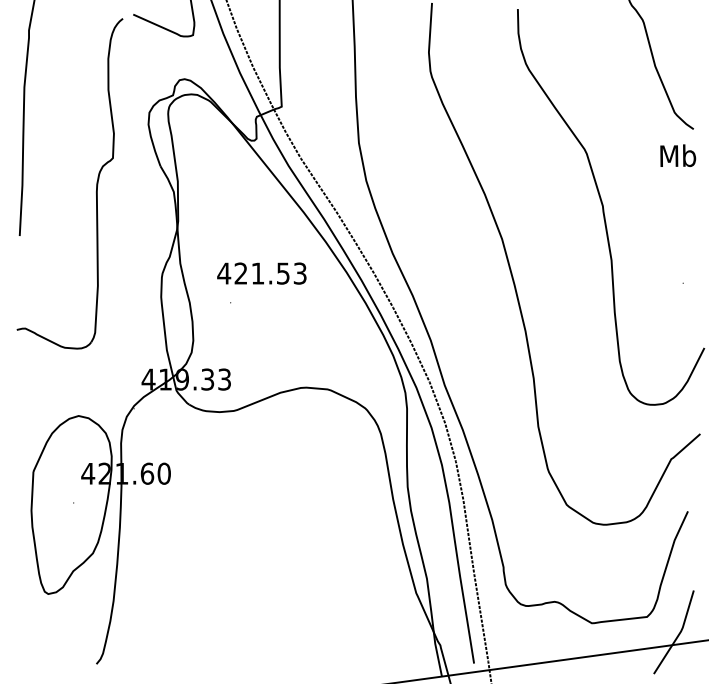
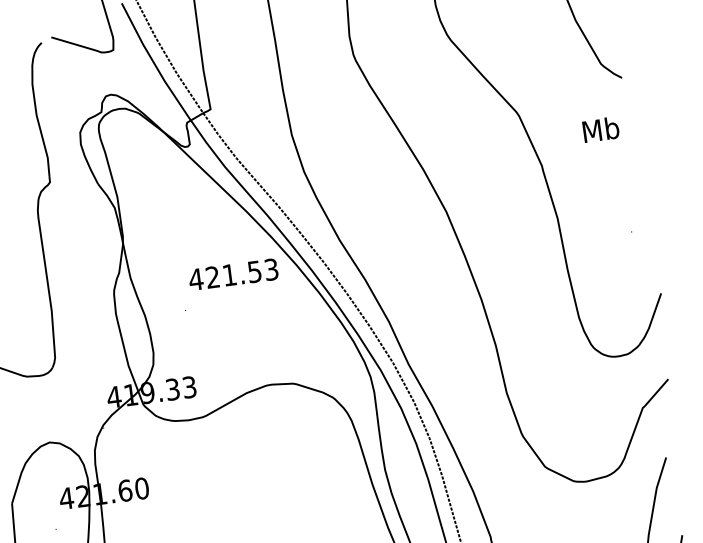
text: (678, 155) -> (601, 129), moved
text: (261, 273) -> (233, 274), moved

